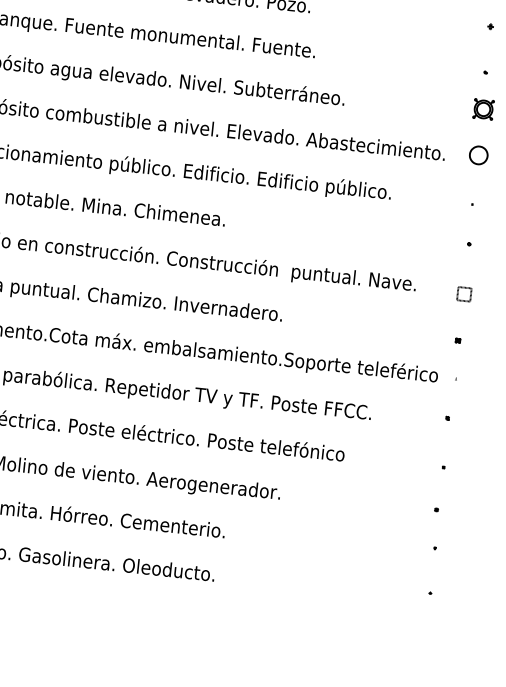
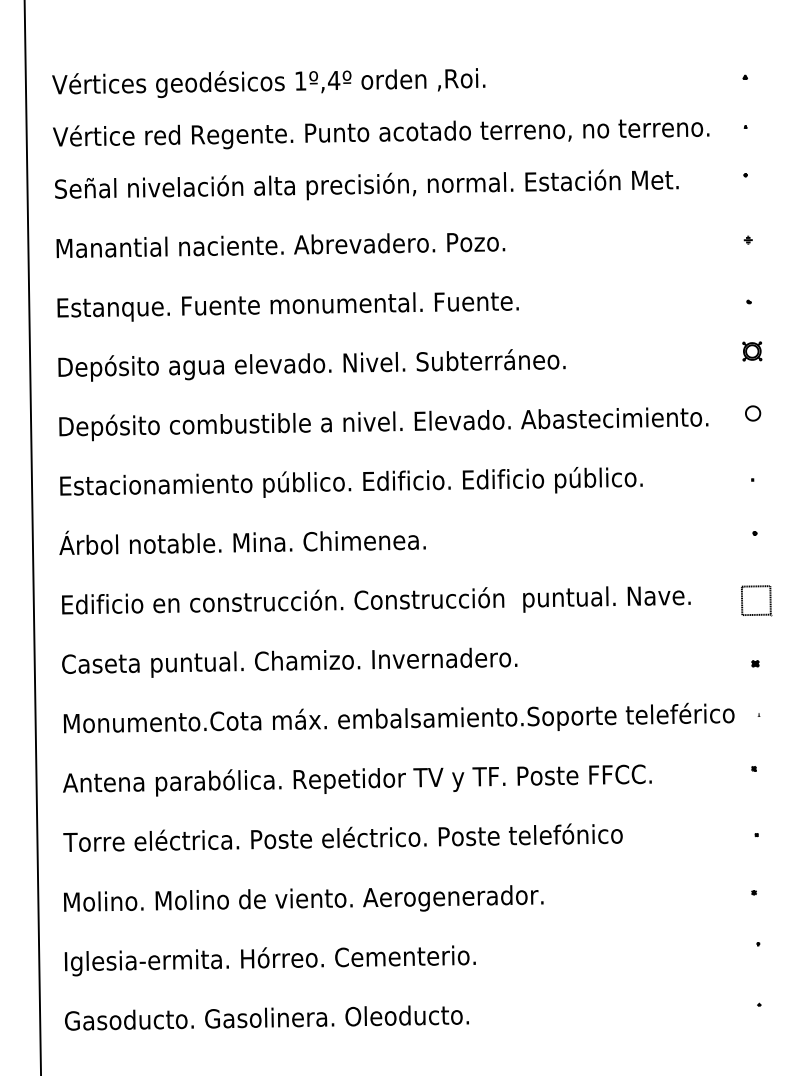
part: (483, 109) -> (752, 351), size x0.7
part: (478, 155) -> (752, 413), size x0.6
part: (464, 294) -> (756, 601), size x1.6

